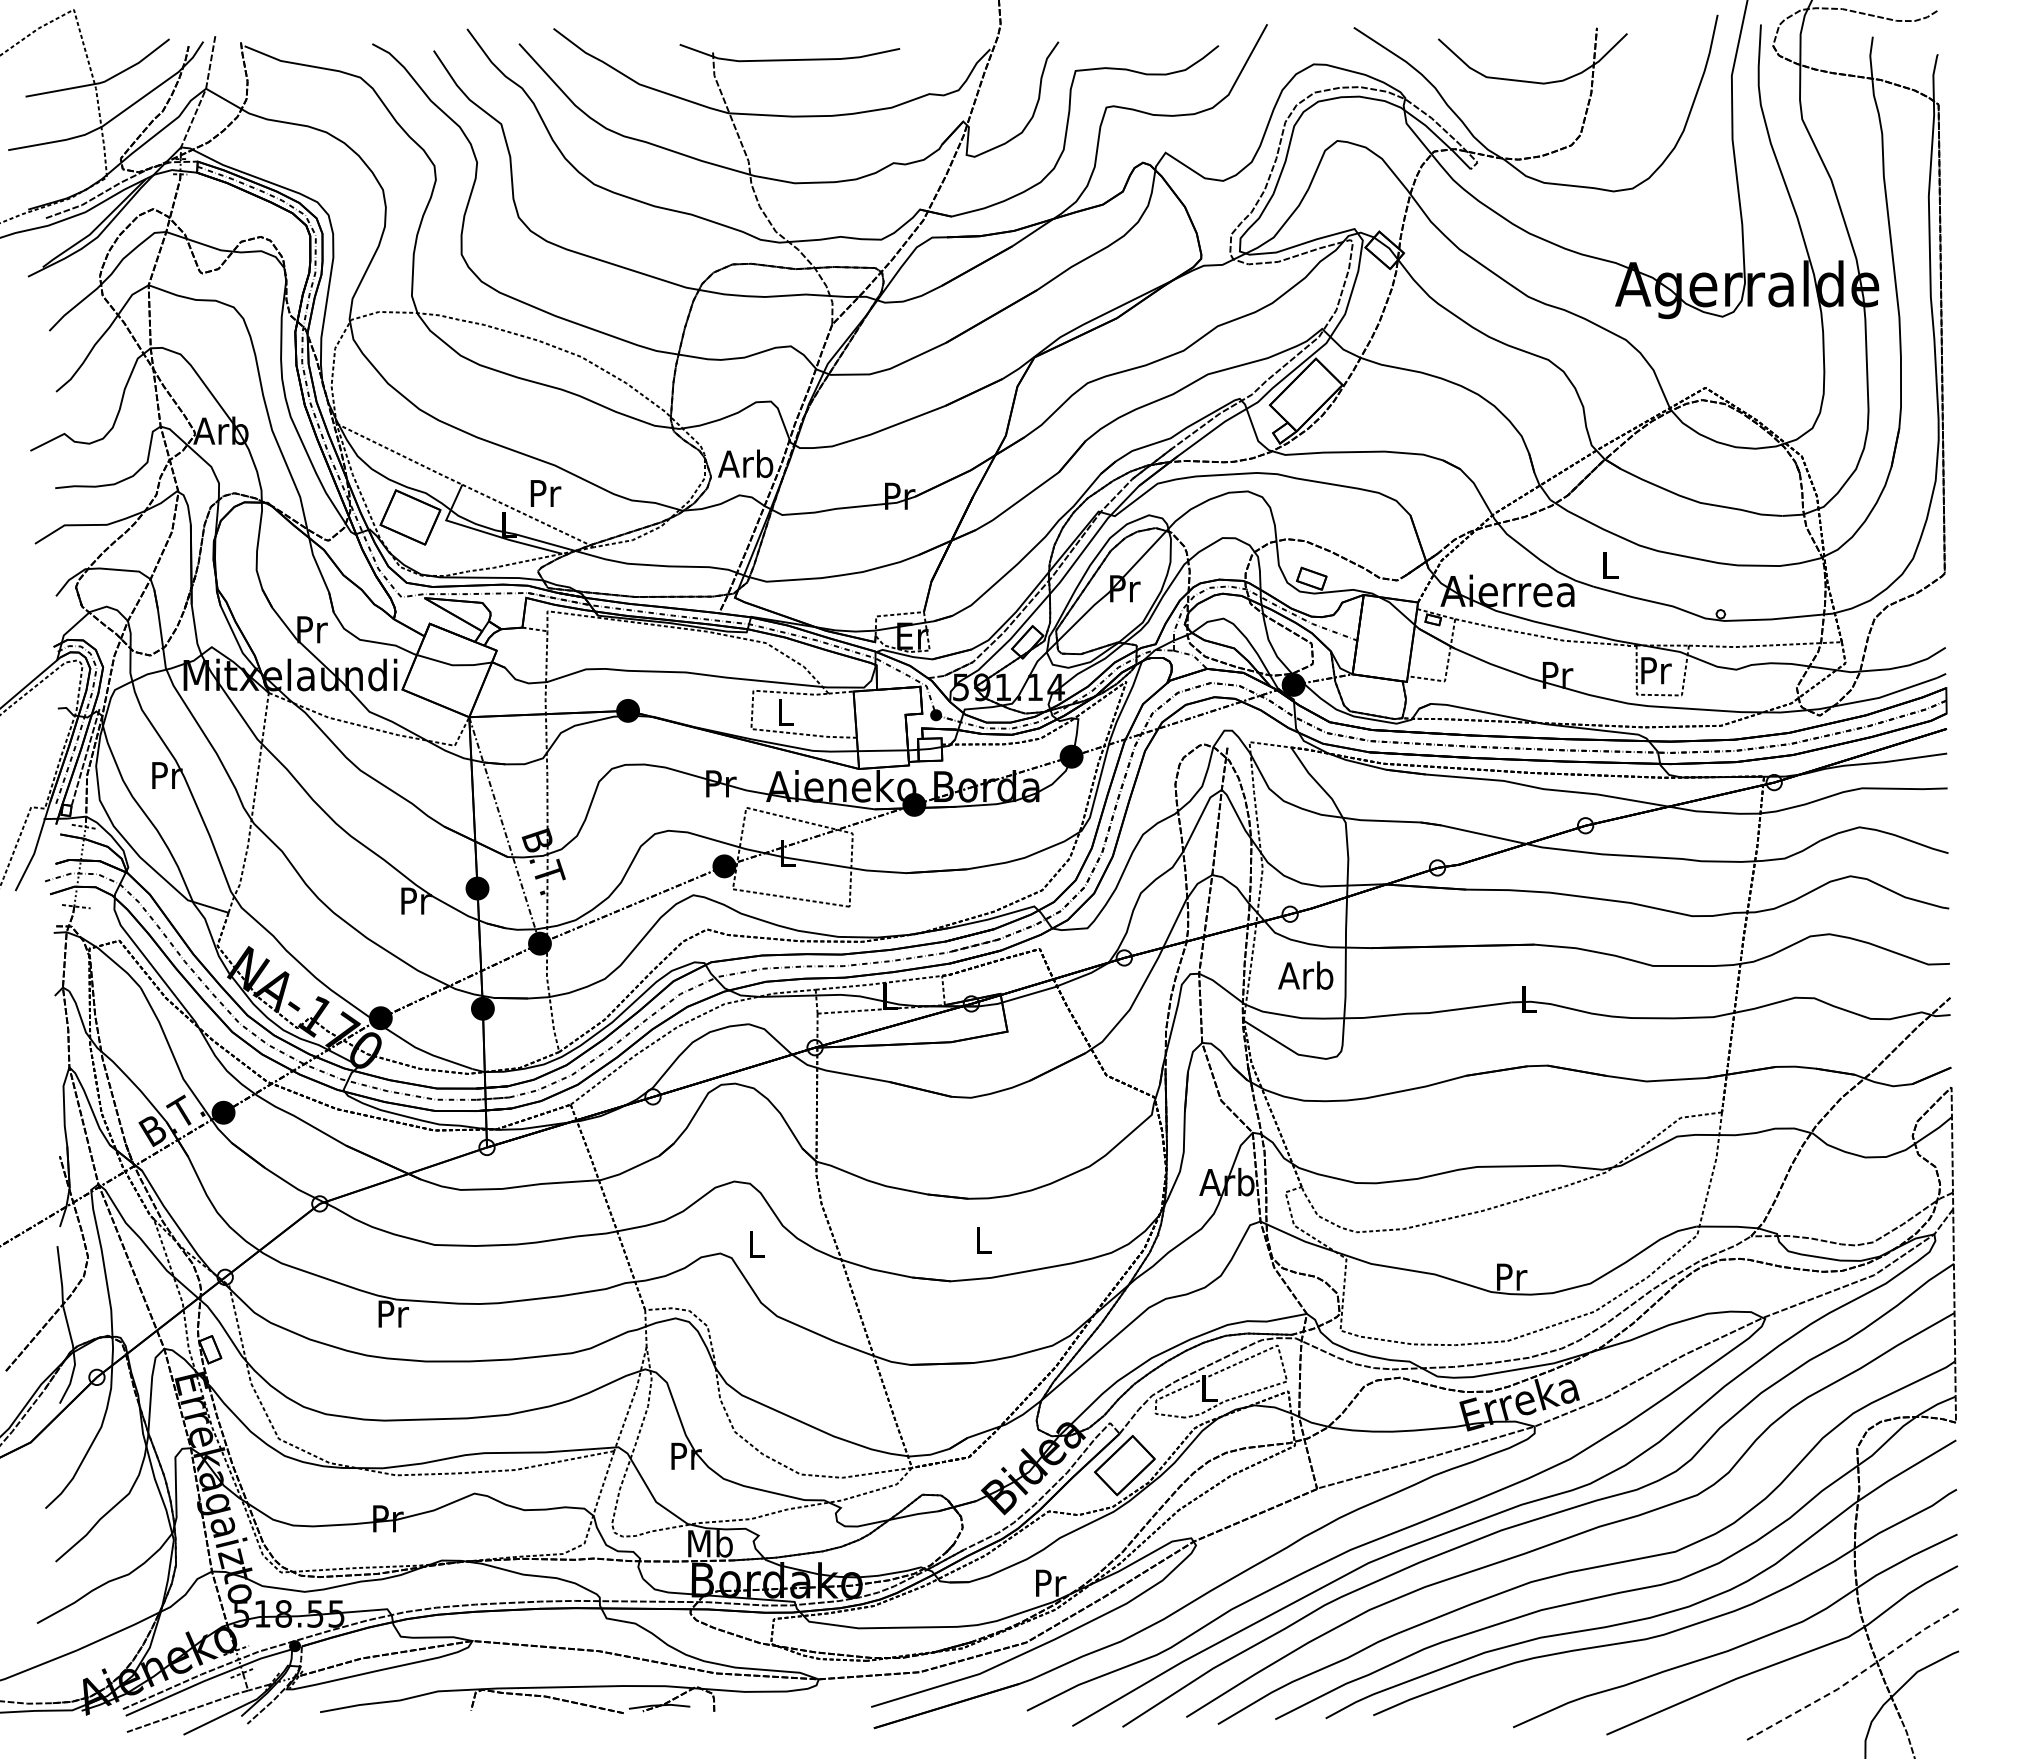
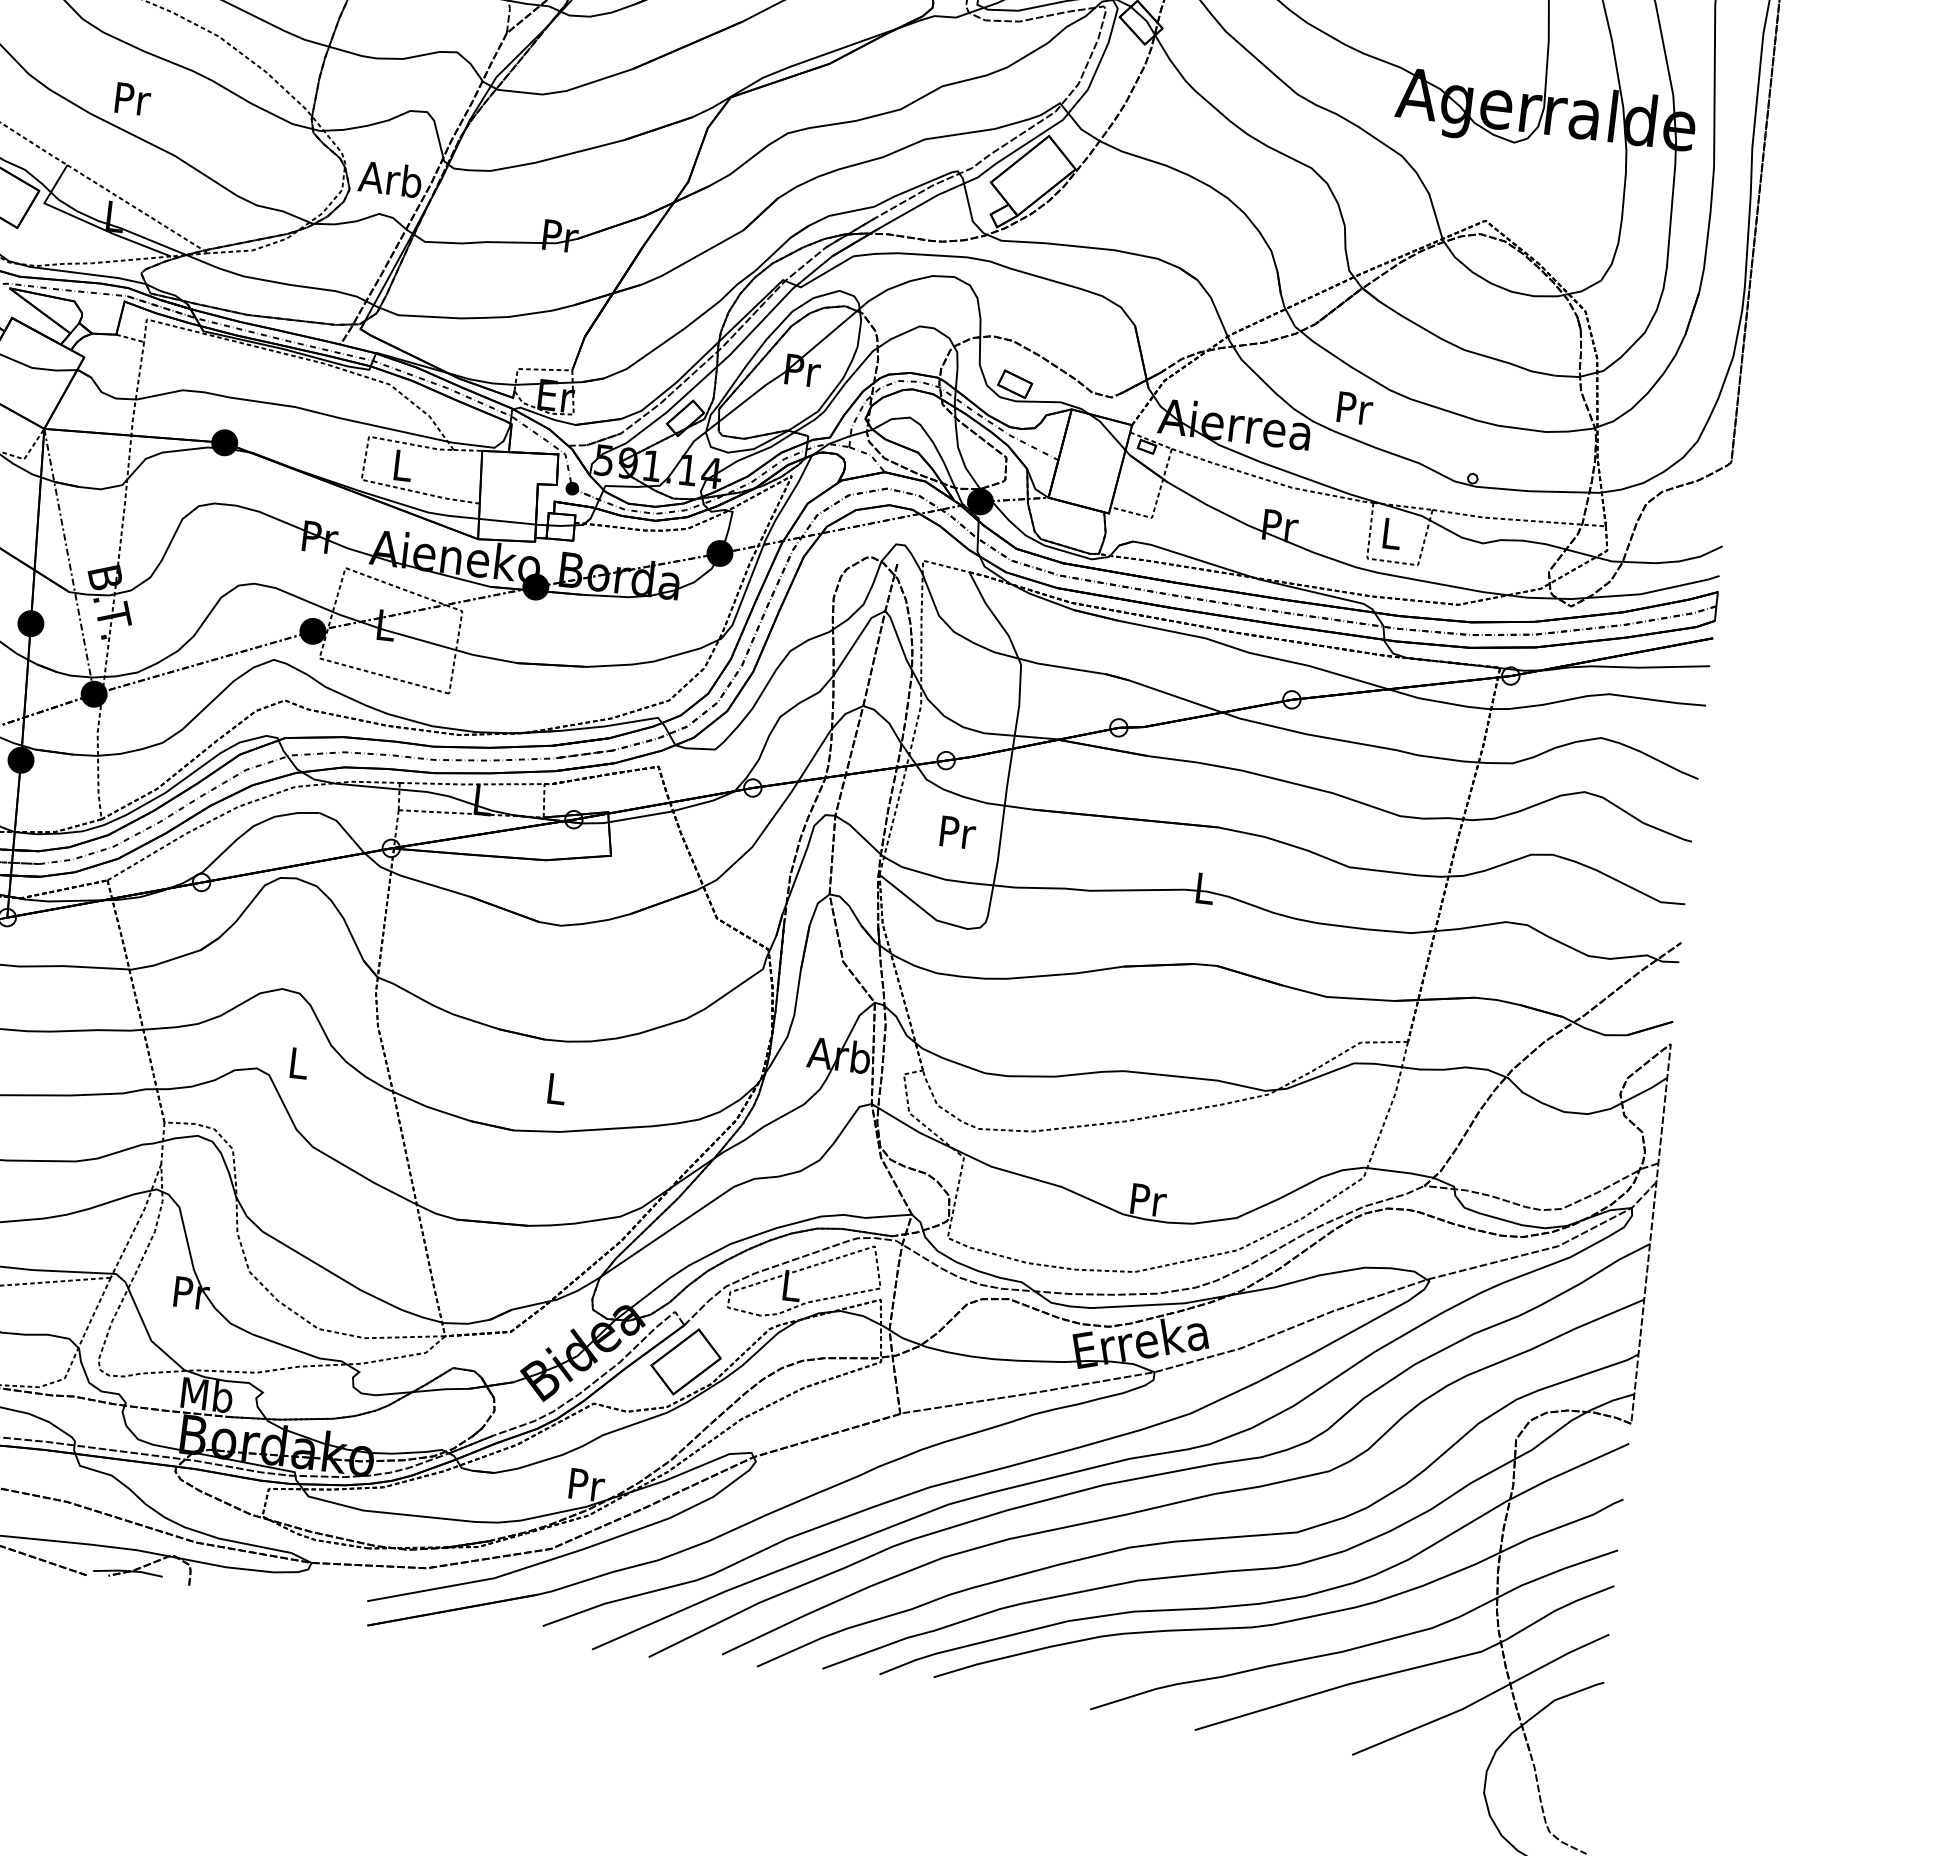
text: (545, 493) -> (132, 99), moved
text: (1610, 564) -> (1354, 407), L -> Pr
text: (1656, 670) -> (1392, 533), Pr -> L
text: (1305, 975) -> (955, 831), Arb -> Pr
line: (1854, 1677) -> (1482, 1698), dashed -> solid

